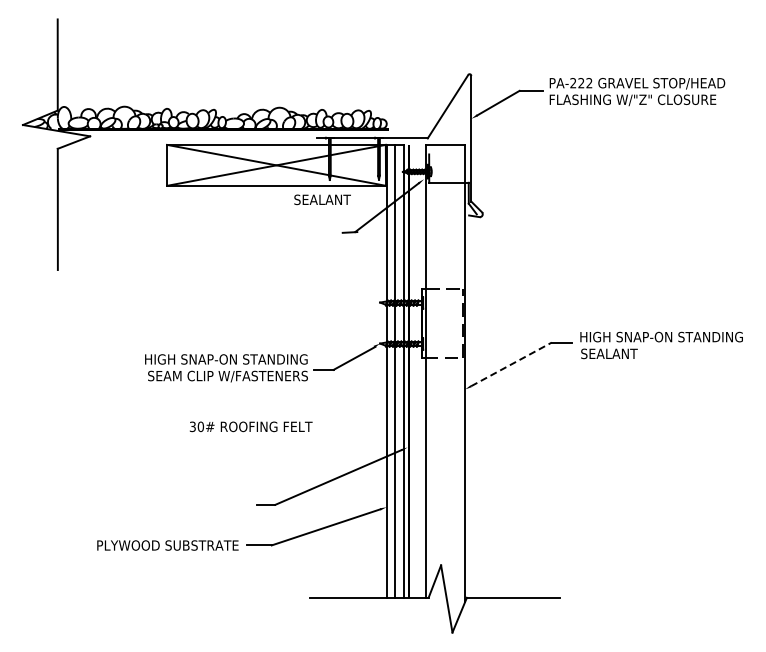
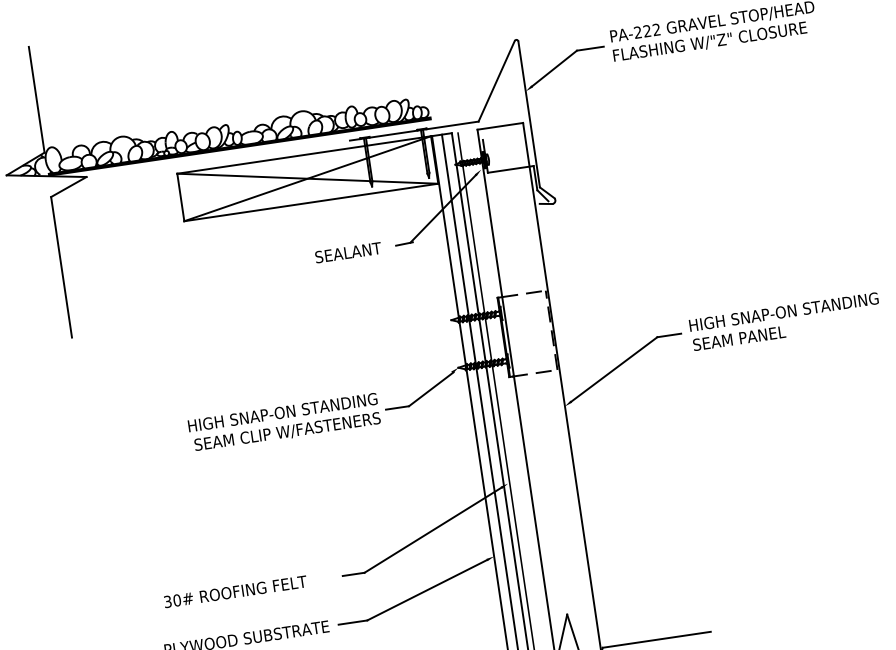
text: (322, 199) -> (348, 252), moved
text: (633, 353) -> (754, 335), SEALANT -> SEAM PANEL
line: (511, 364) -> (614, 369), dashed -> solid
text: (250, 426) -> (234, 591), moved

